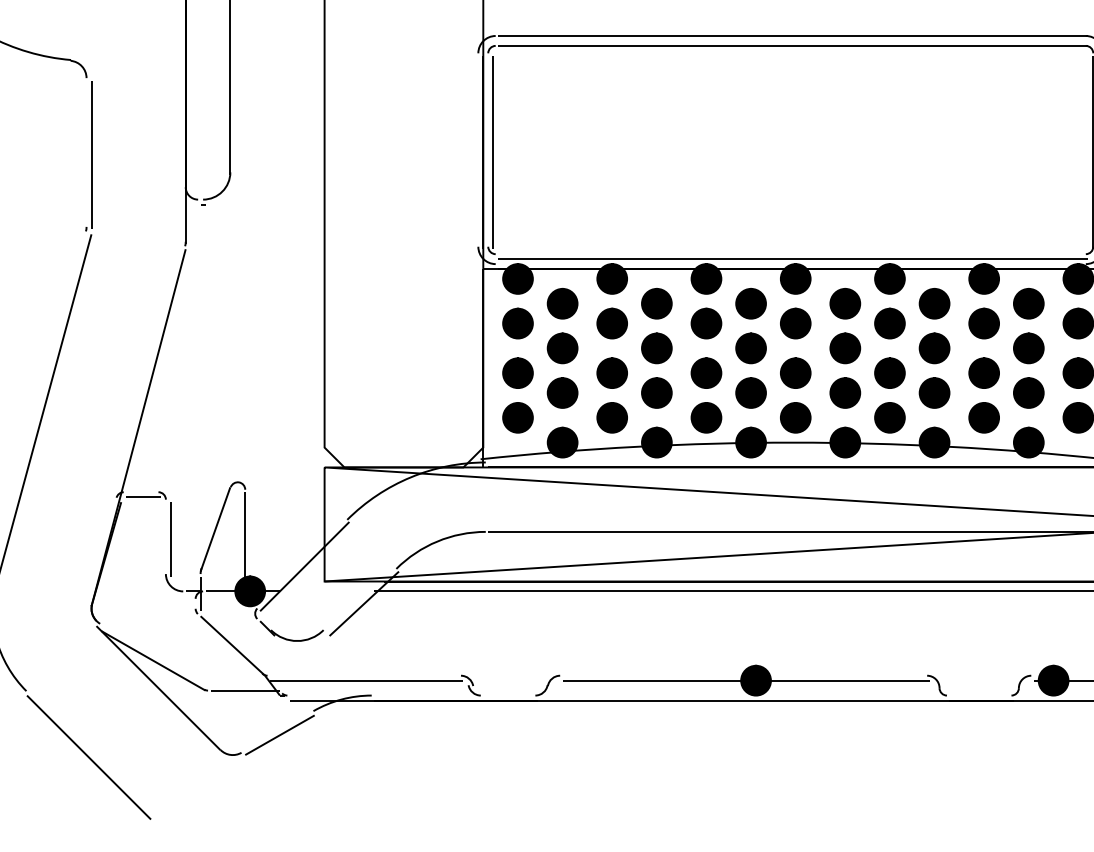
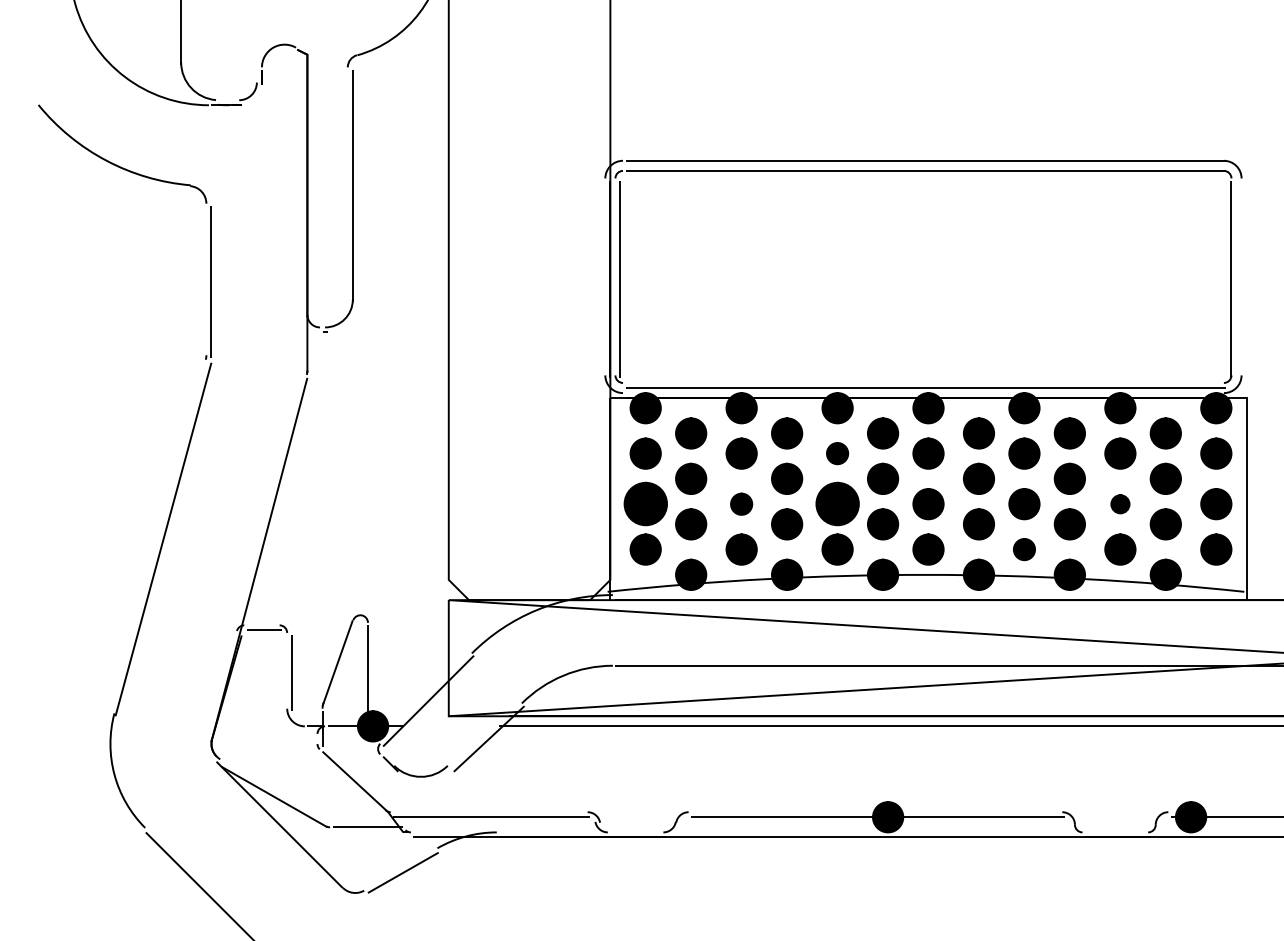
part: (706, 323) -> (837, 453), size x0.7
part: (517, 373) -> (645, 504), size x1.4
part: (612, 373) -> (741, 504), size x0.7
part: (706, 373) -> (837, 504), size x1.4
part: (984, 373) -> (1120, 504), size x0.6
part: (890, 417) -> (1024, 549), size x0.7

